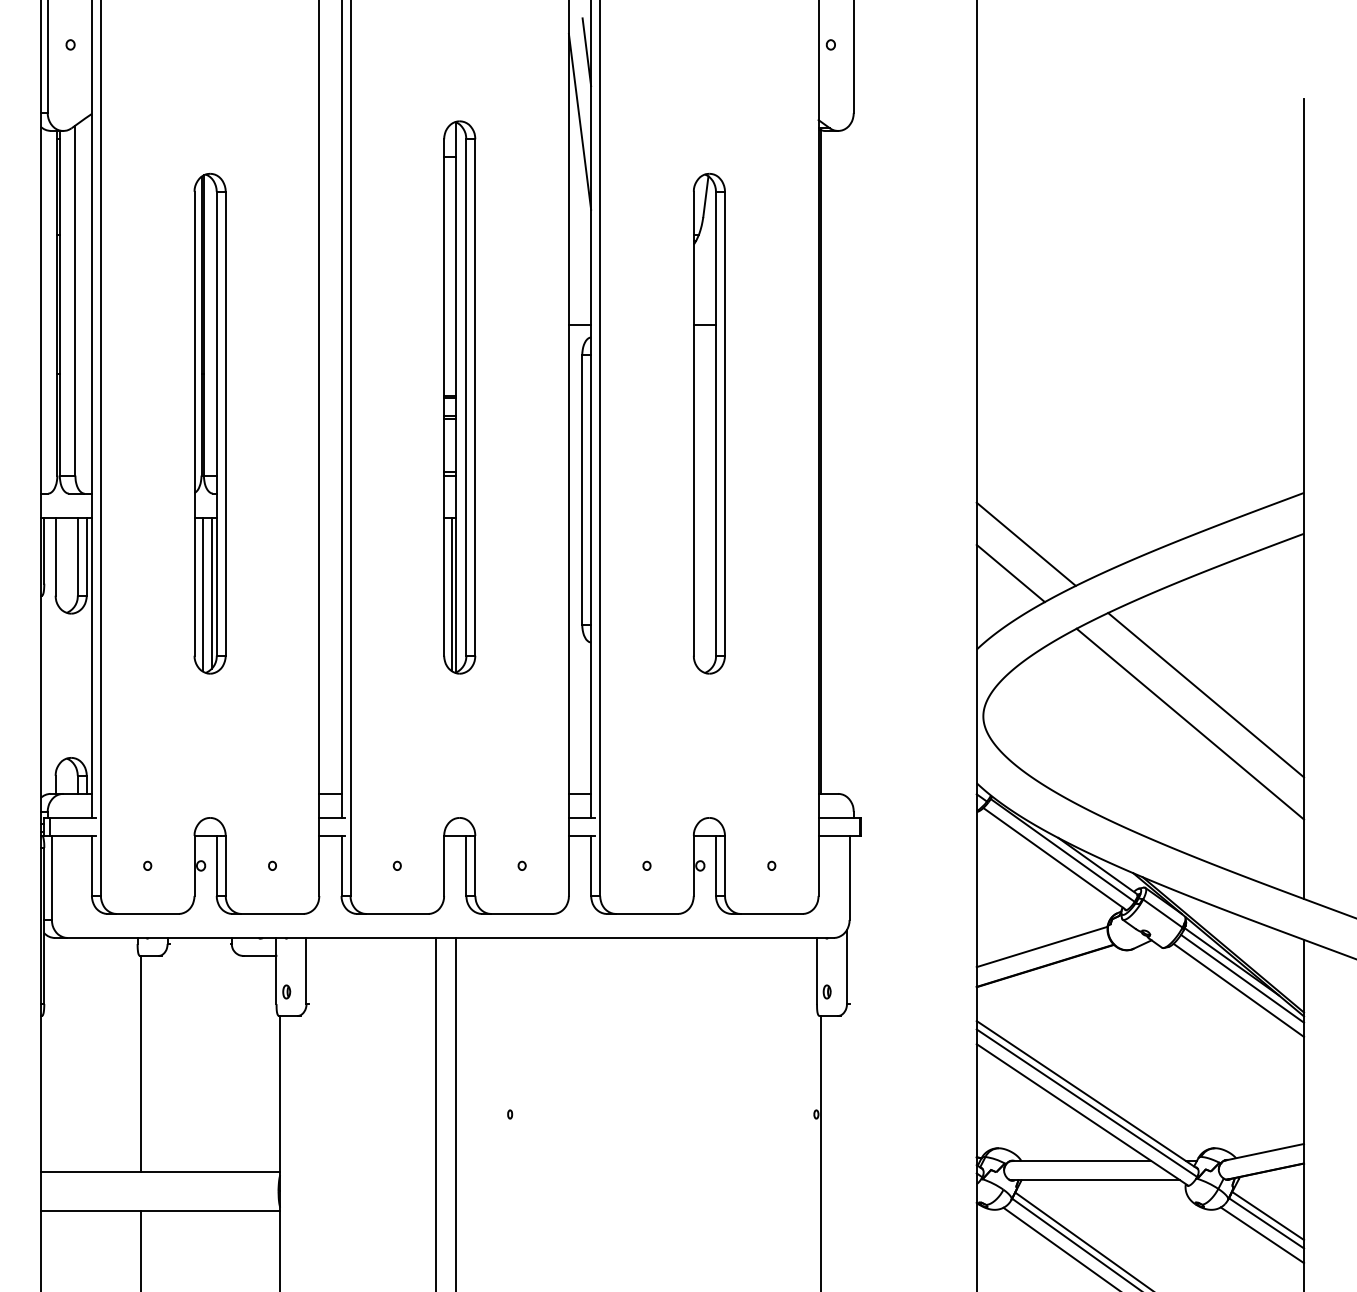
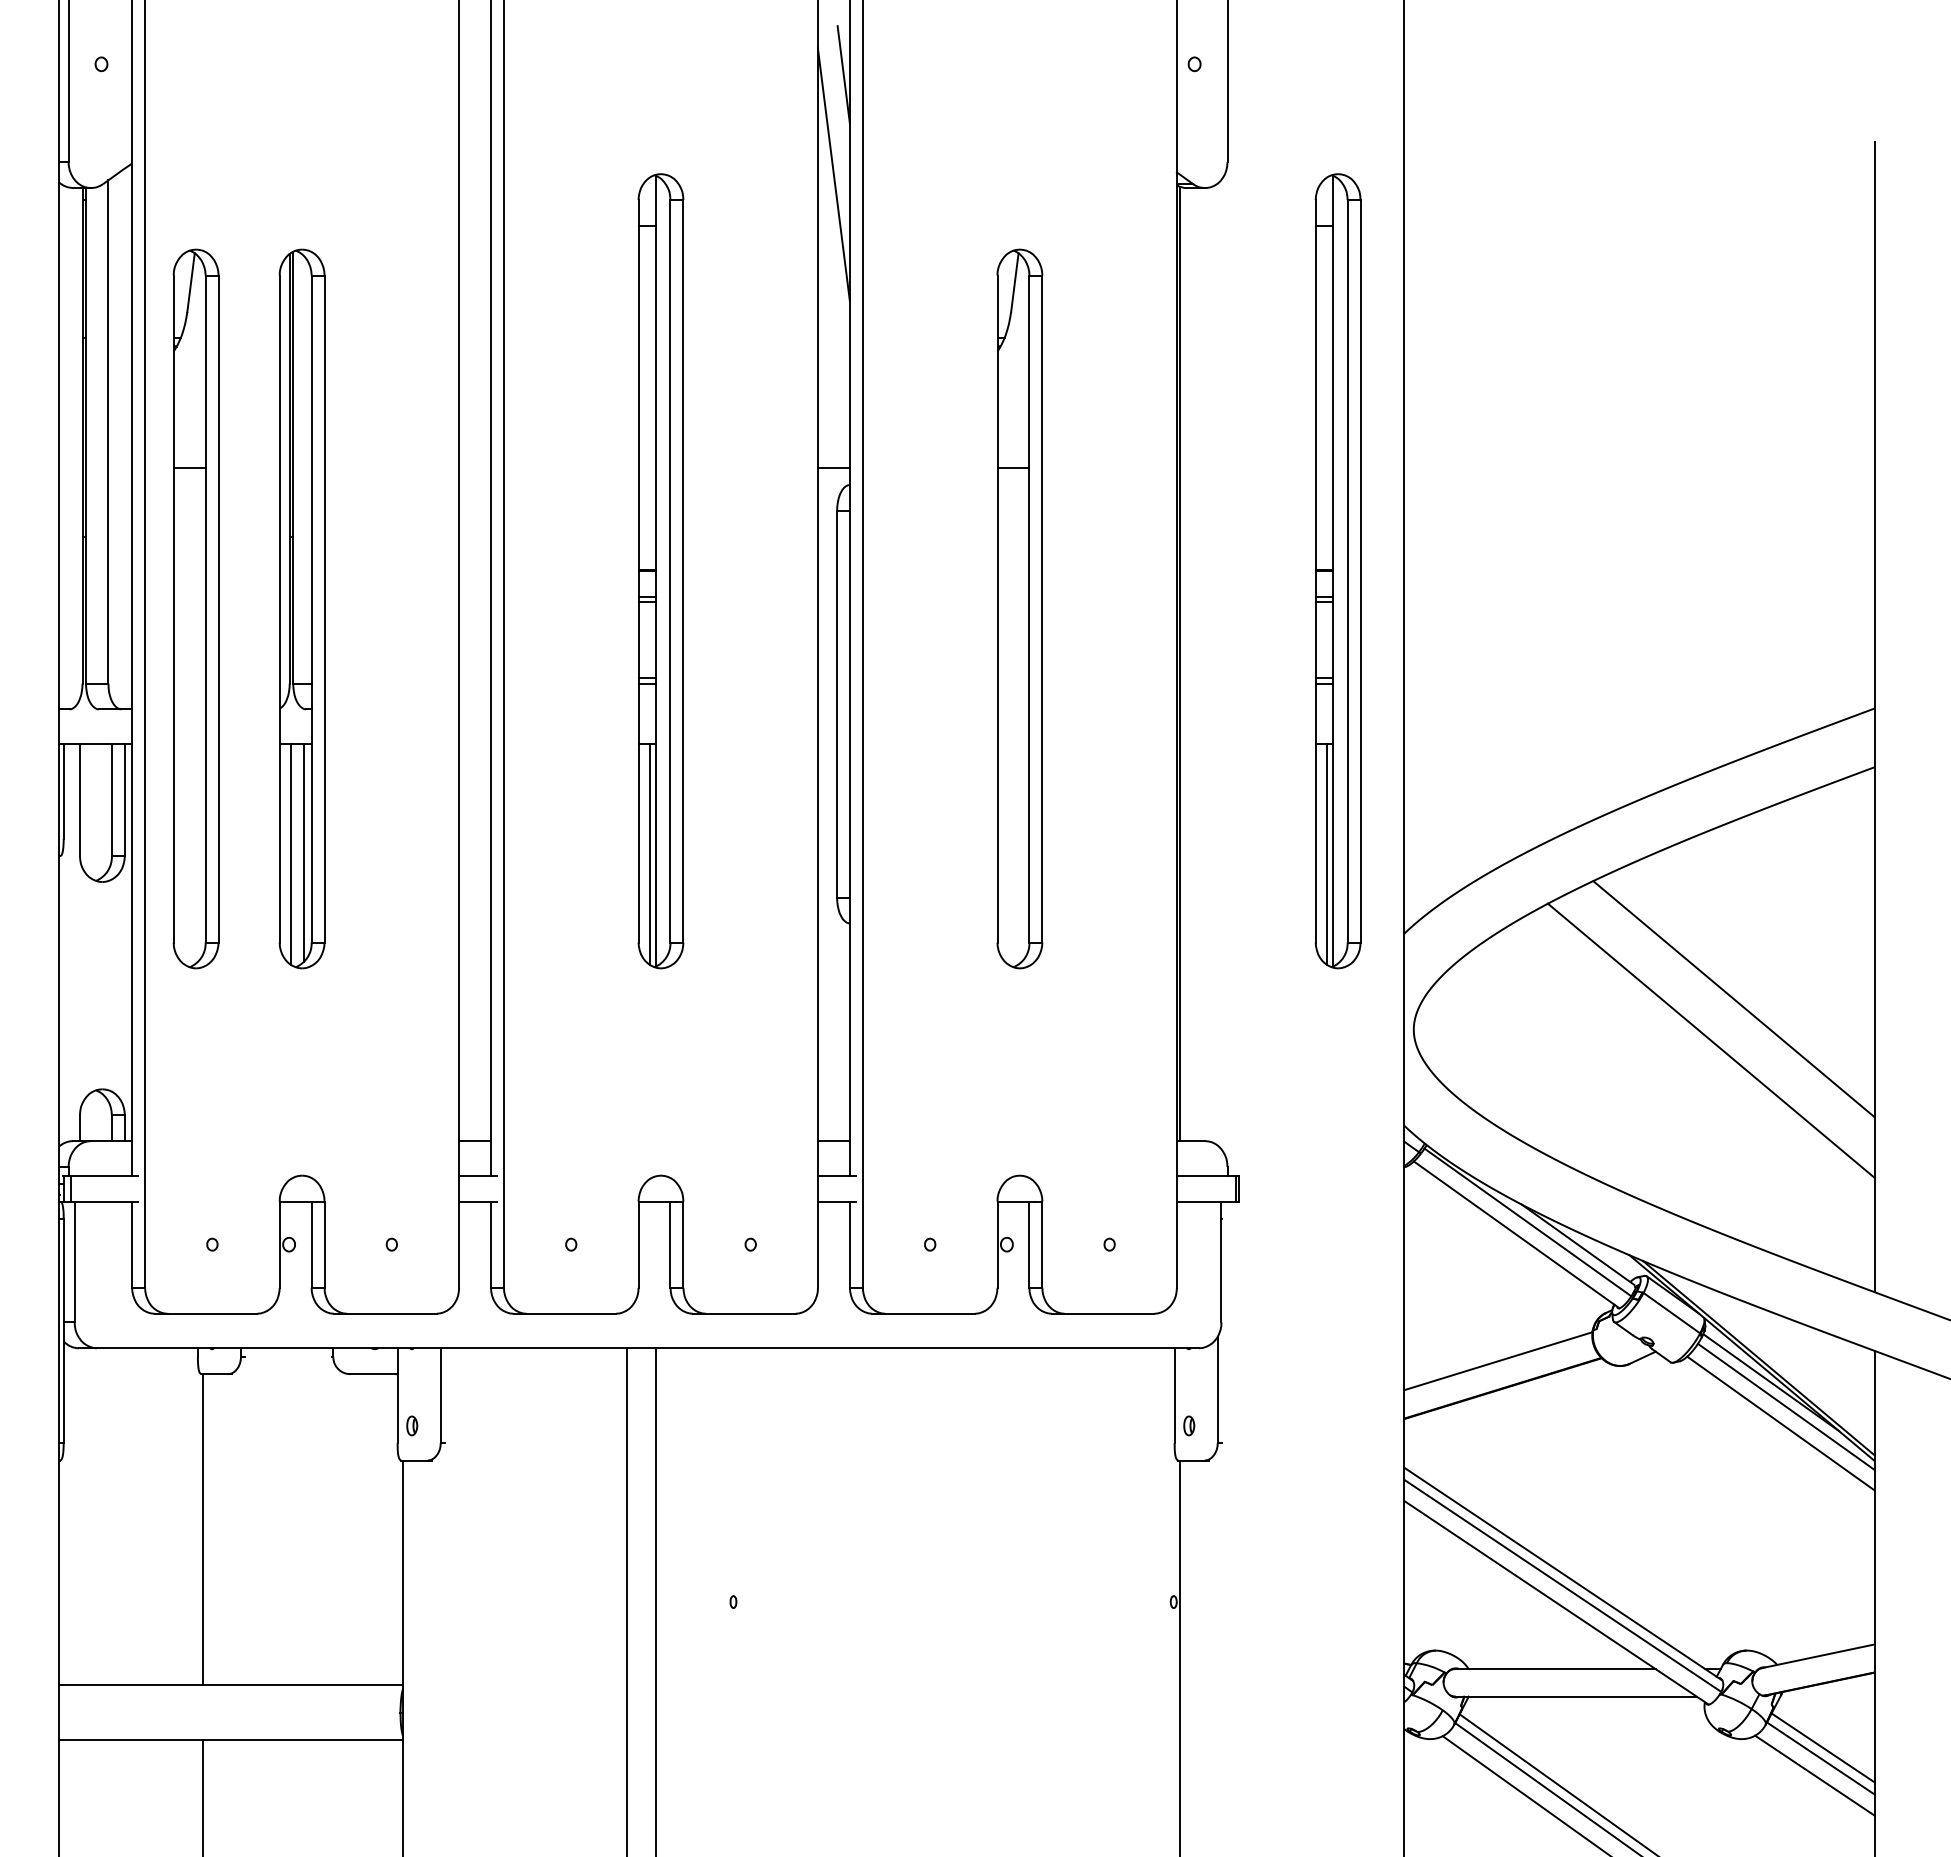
part: (930, 397) -> (1337, 571), added
part: (136, 423) -> (196, 608), added
line: (1025, 543) -> (1474, 781), removed
line: (1010, 573) -> (1452, 824), removed

